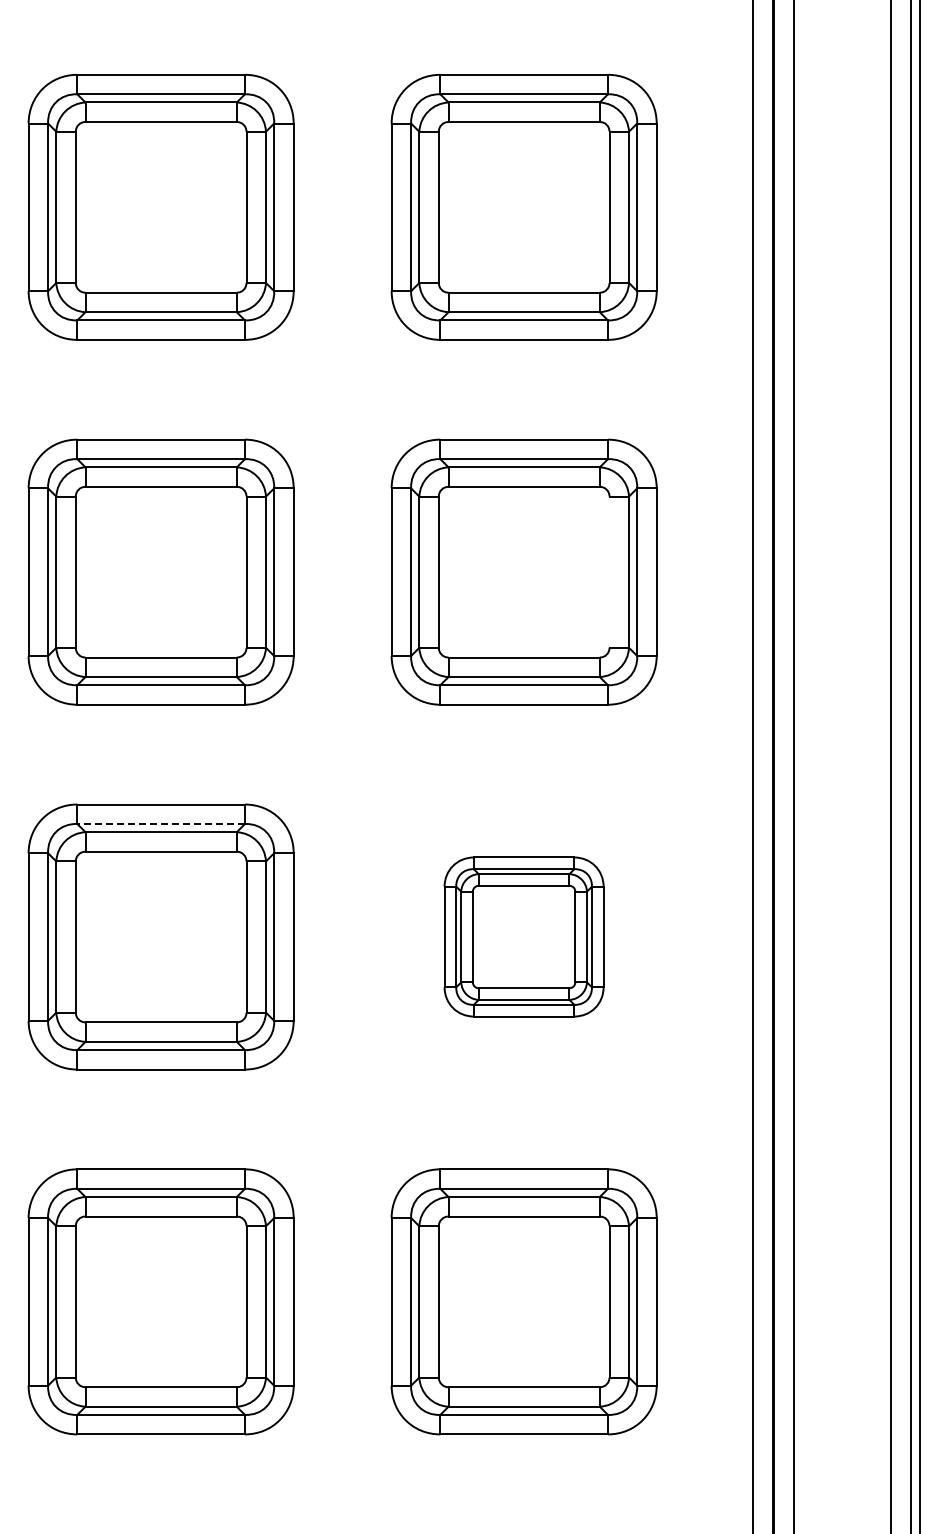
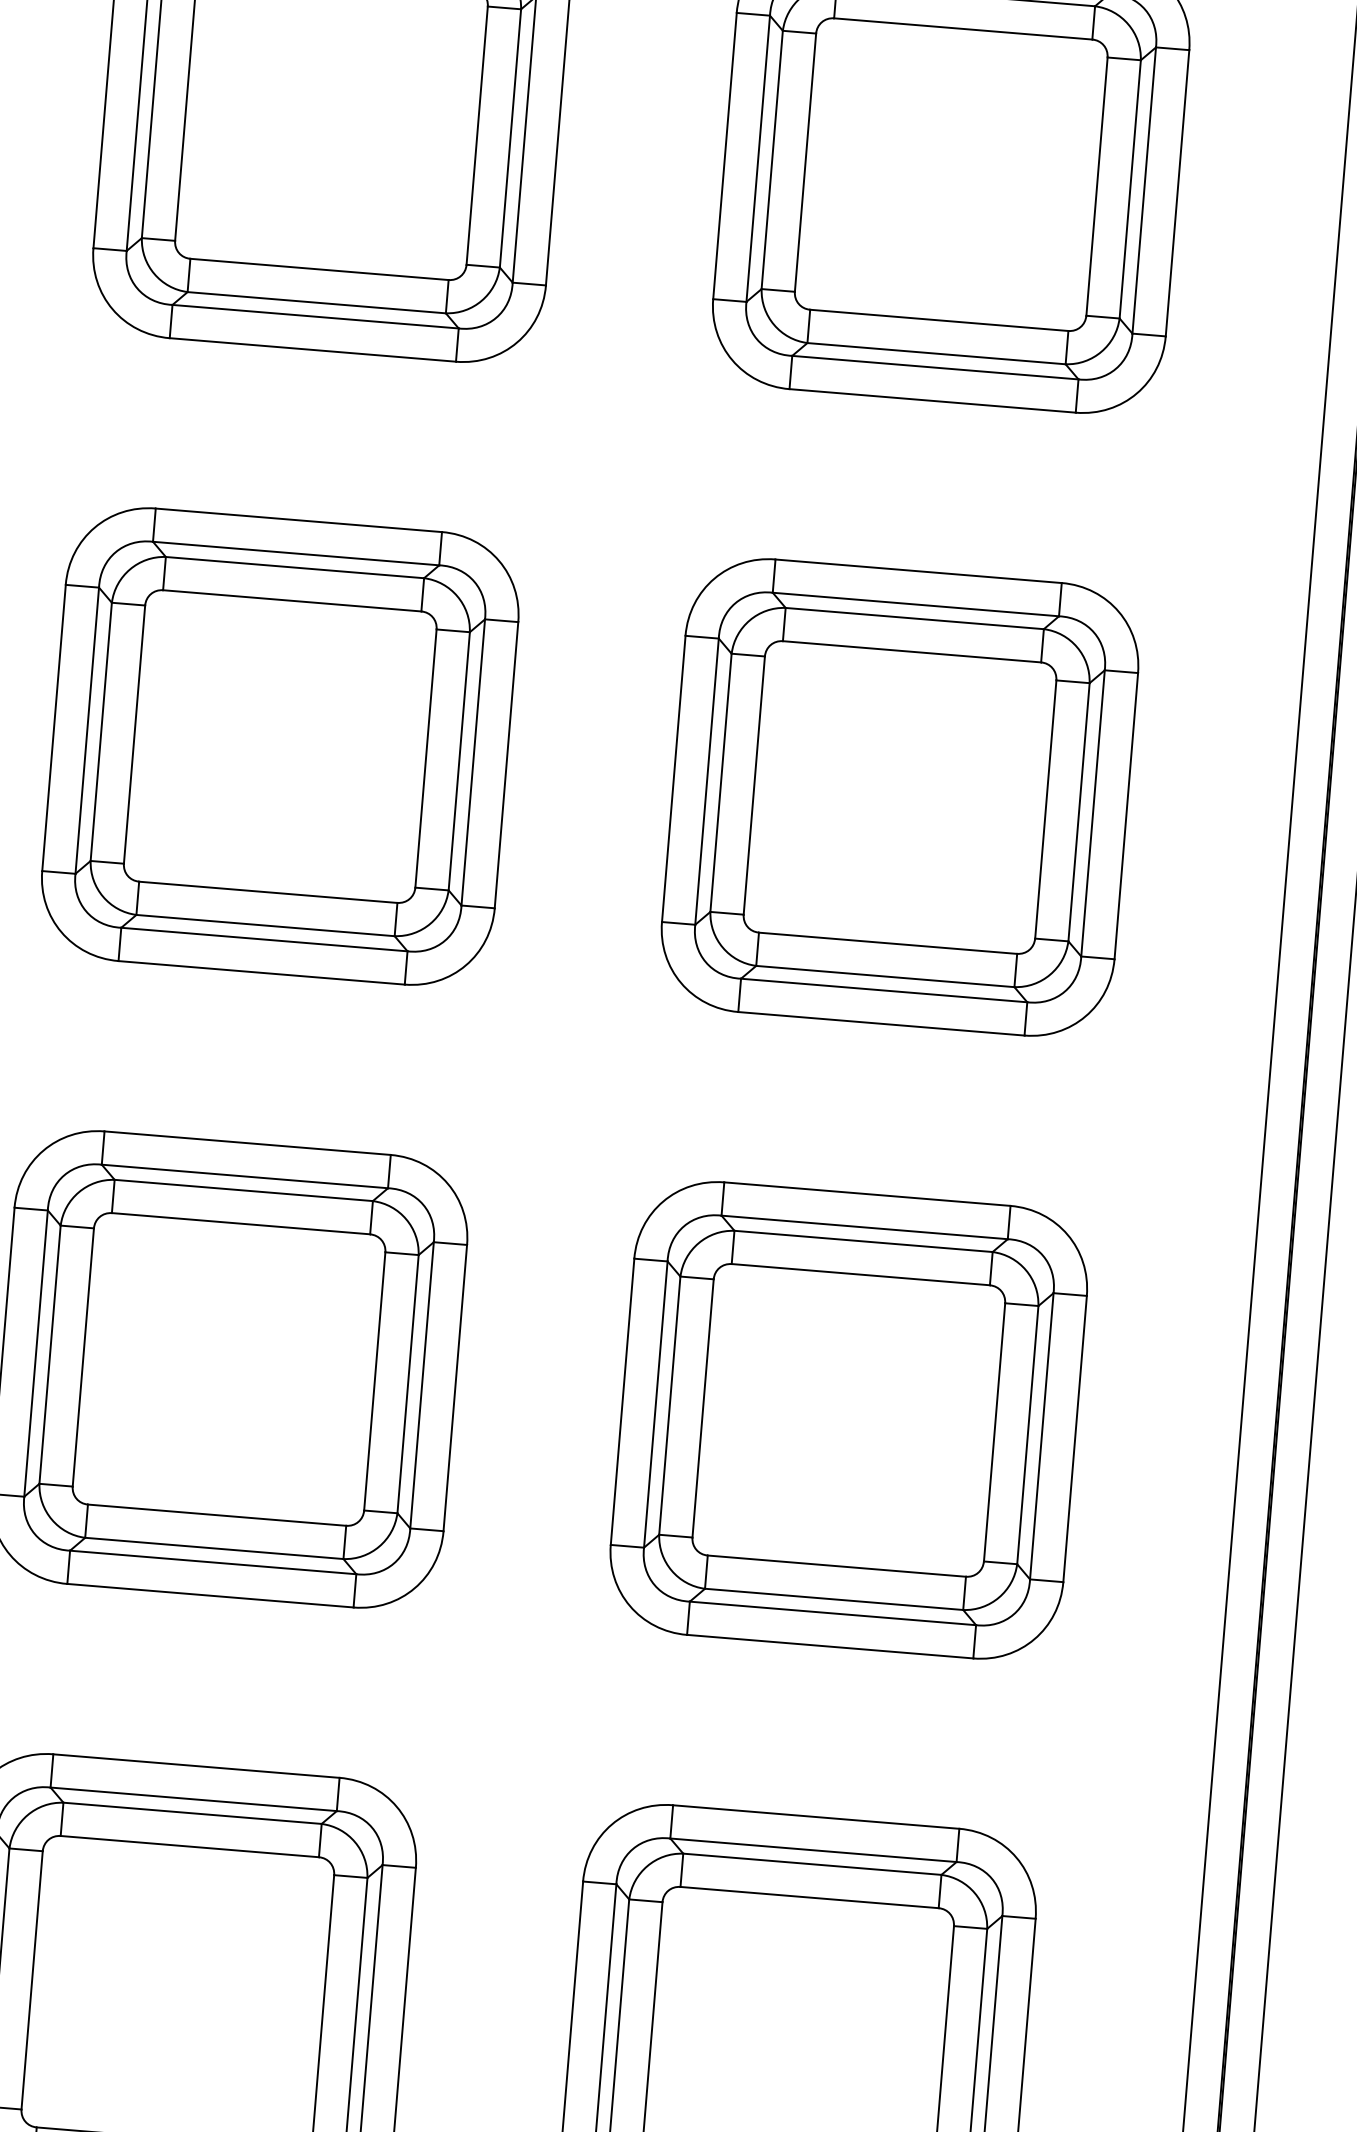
line: (609, 571) -> (1045, 808), added
line: (161, 824) -> (245, 1177), dashed -> solid
part: (523, 936) -> (847, 1419), size x1.67

